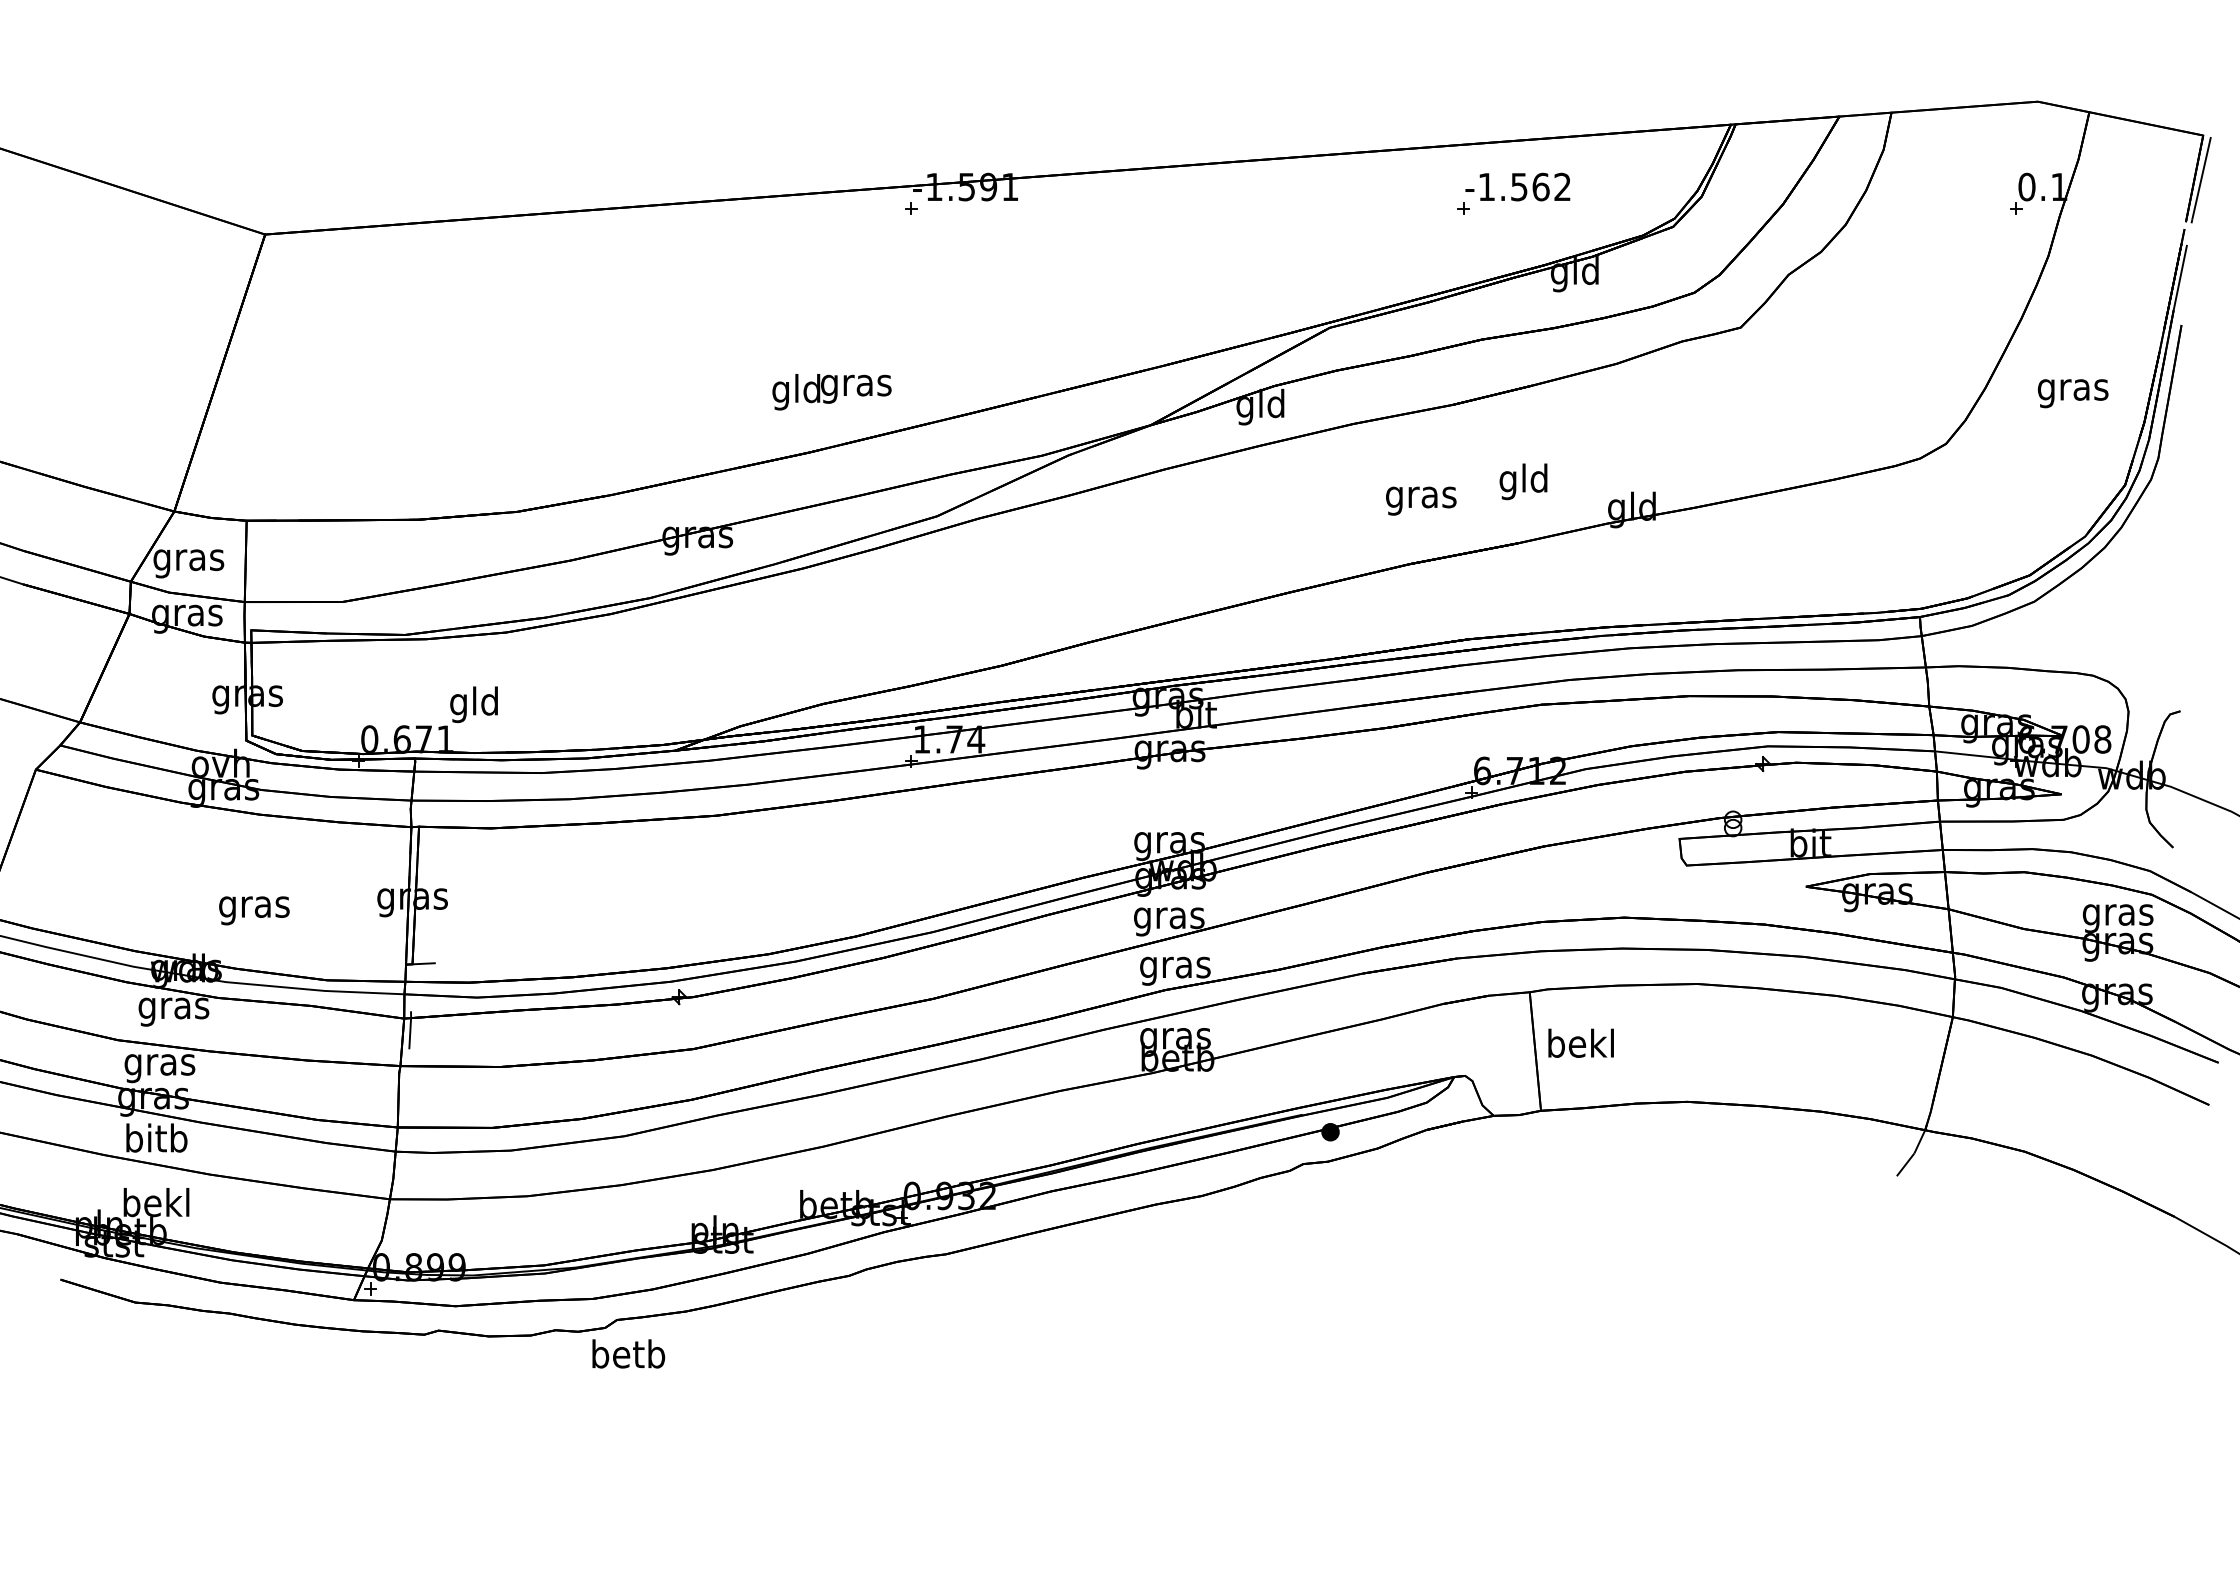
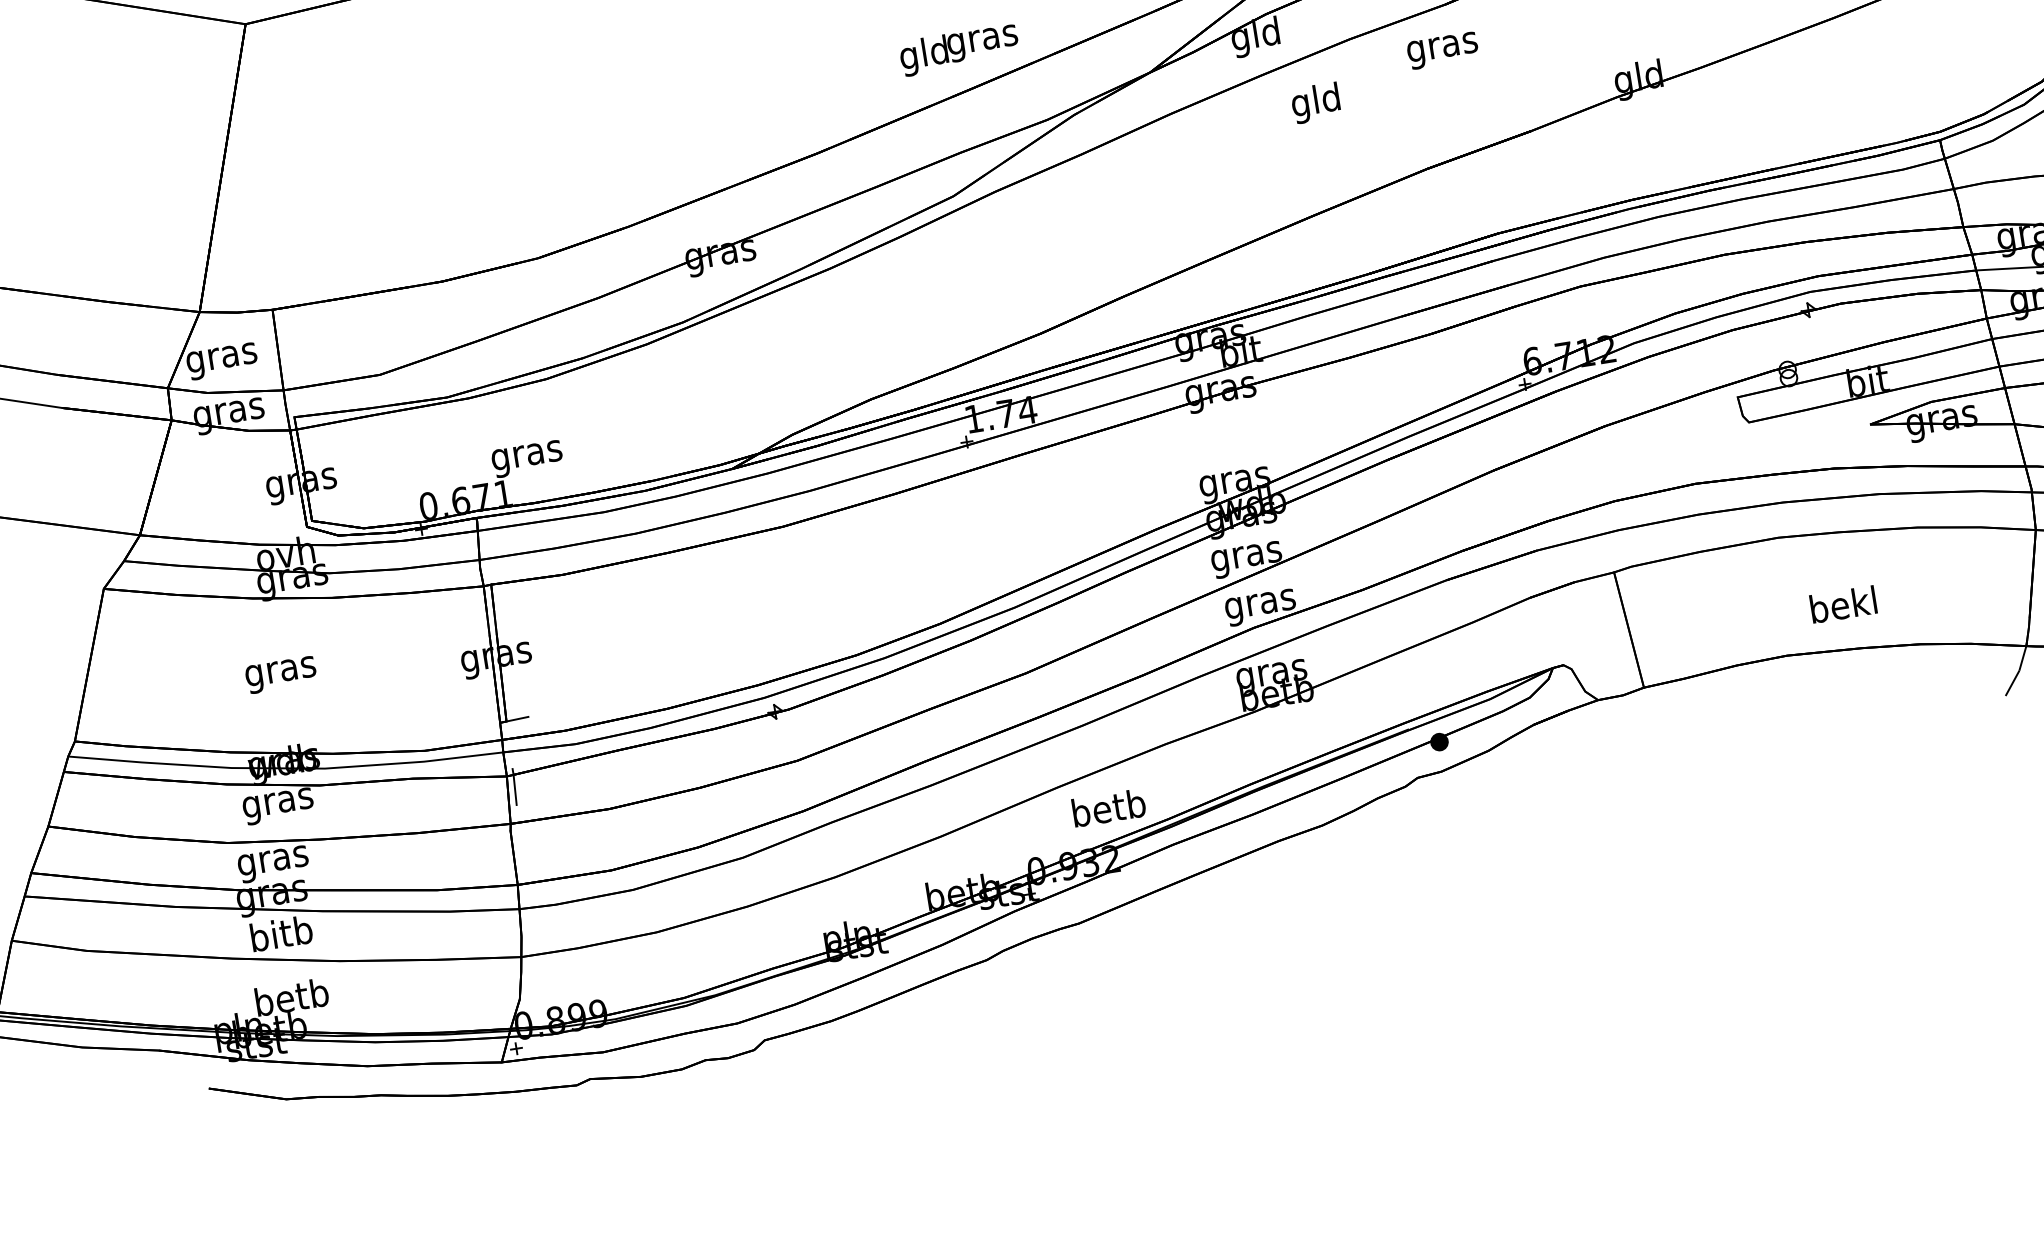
text: (831, 392) -> (959, 50), moved
text: (1523, 481) -> (1315, 102), moved
text: (1421, 500) -> (1443, 50), moved
text: (474, 704) -> (526, 455), gld -> gras
text: (254, 910) -> (281, 674), moved
text: (1580, 1042) -> (1842, 603), moved
text: (156, 1202) -> (291, 997), bekl -> betb
text: (628, 1353) -> (1108, 807), moved

